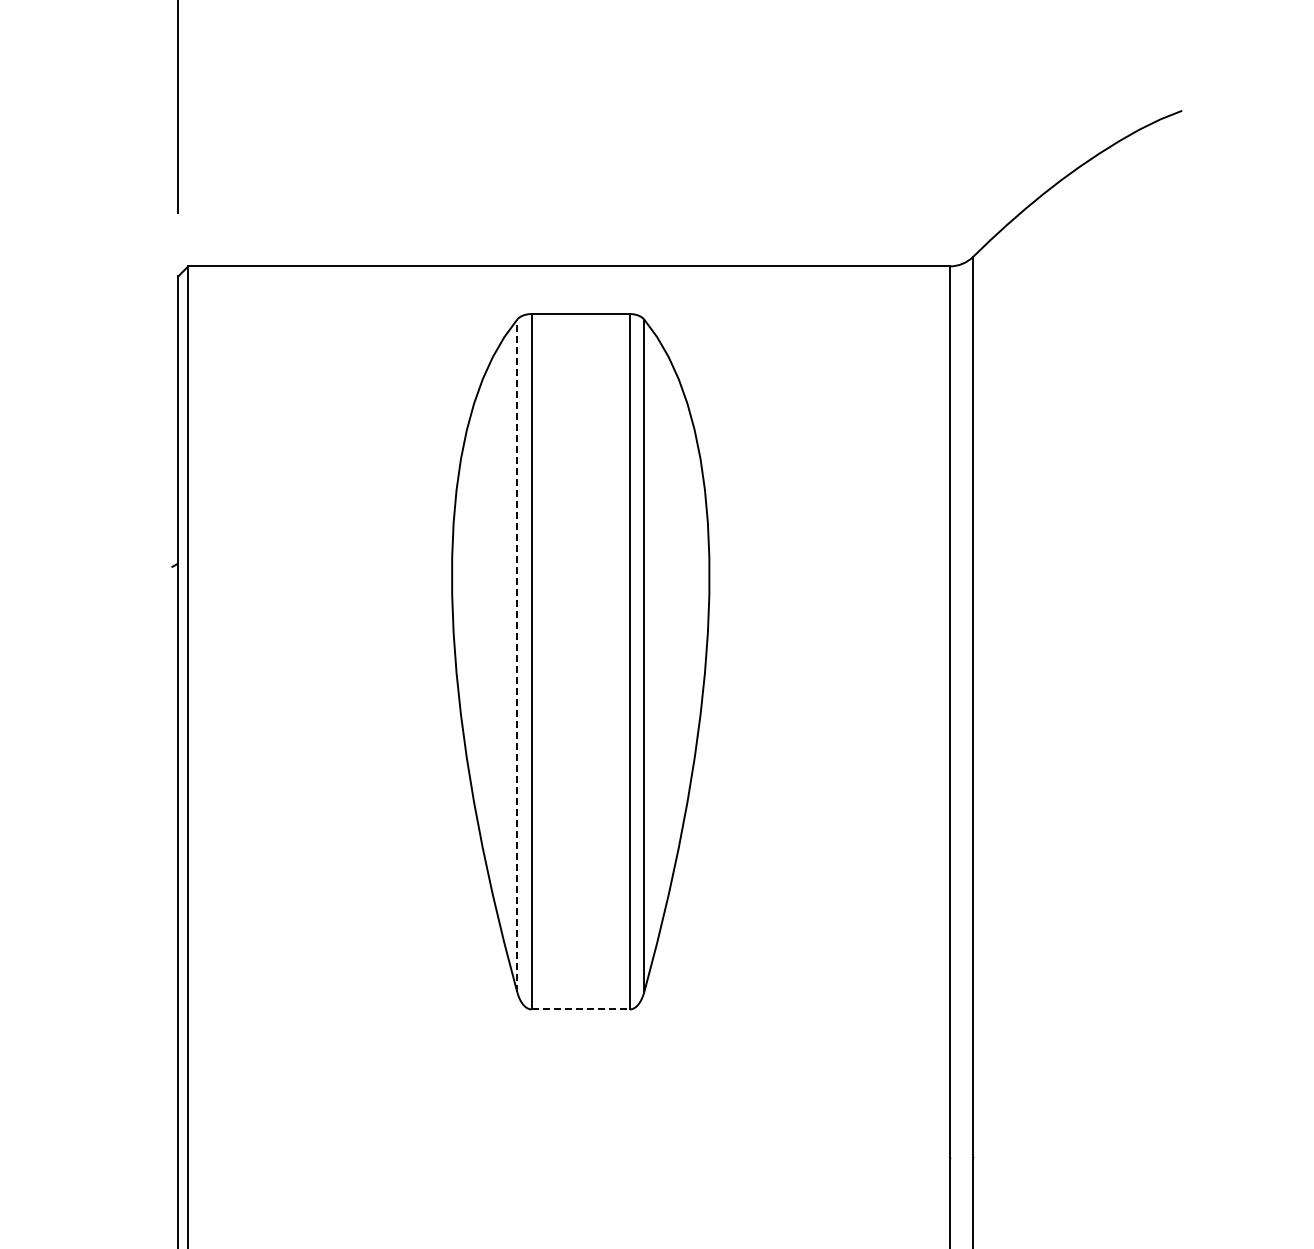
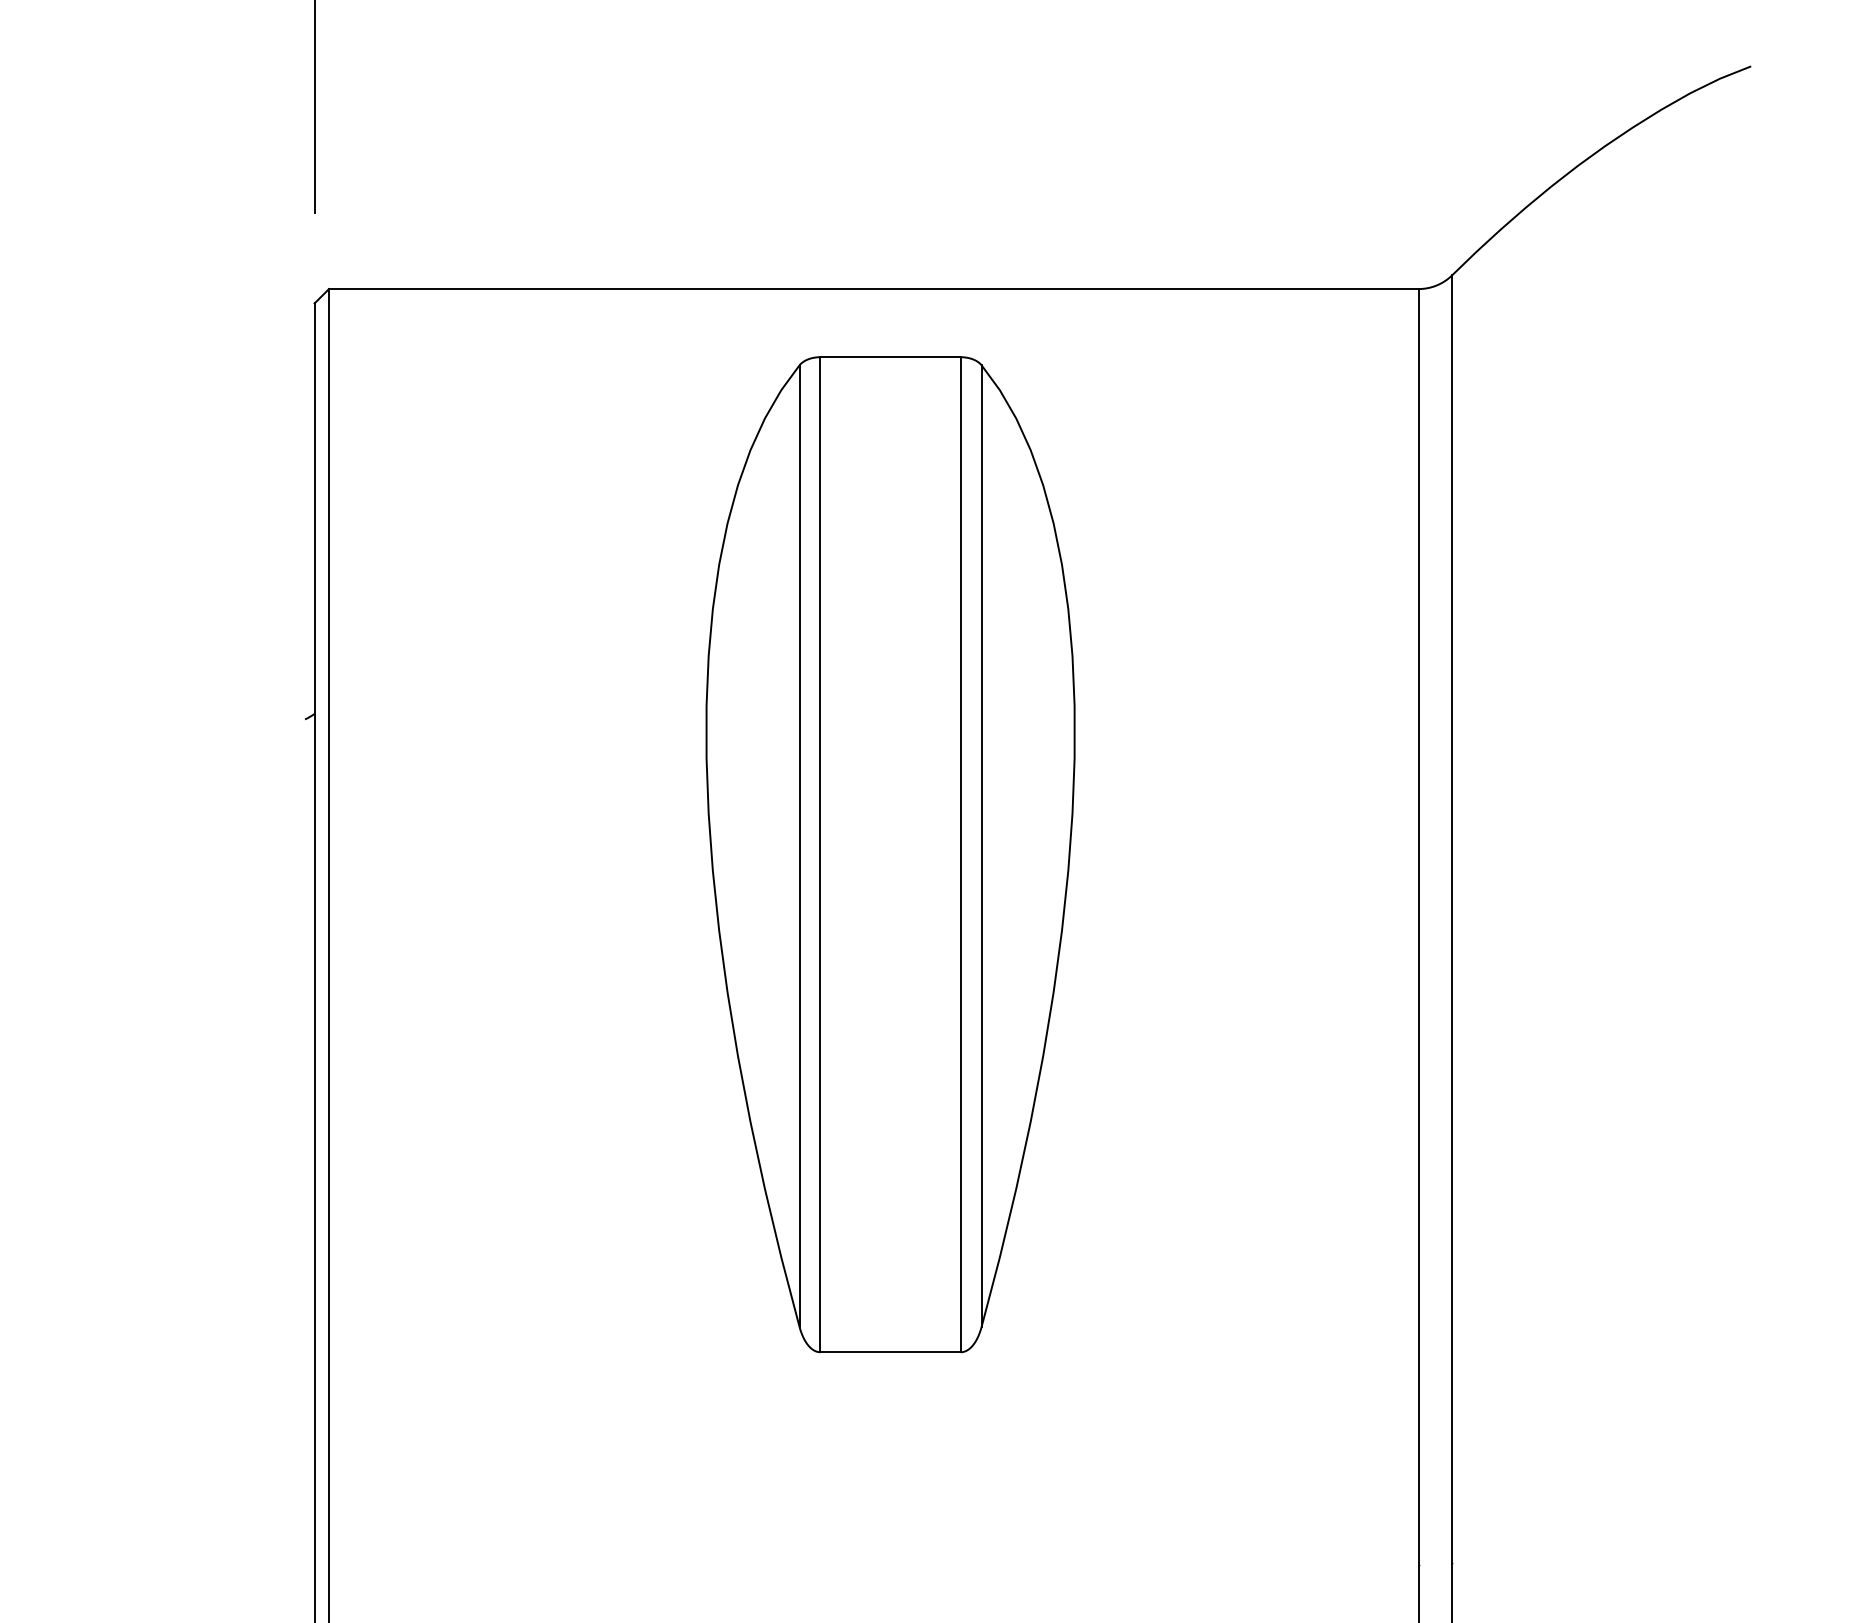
line: (517, 655) -> (800, 845), dashed -> solid
line: (581, 1009) -> (891, 1352), dashed -> solid

